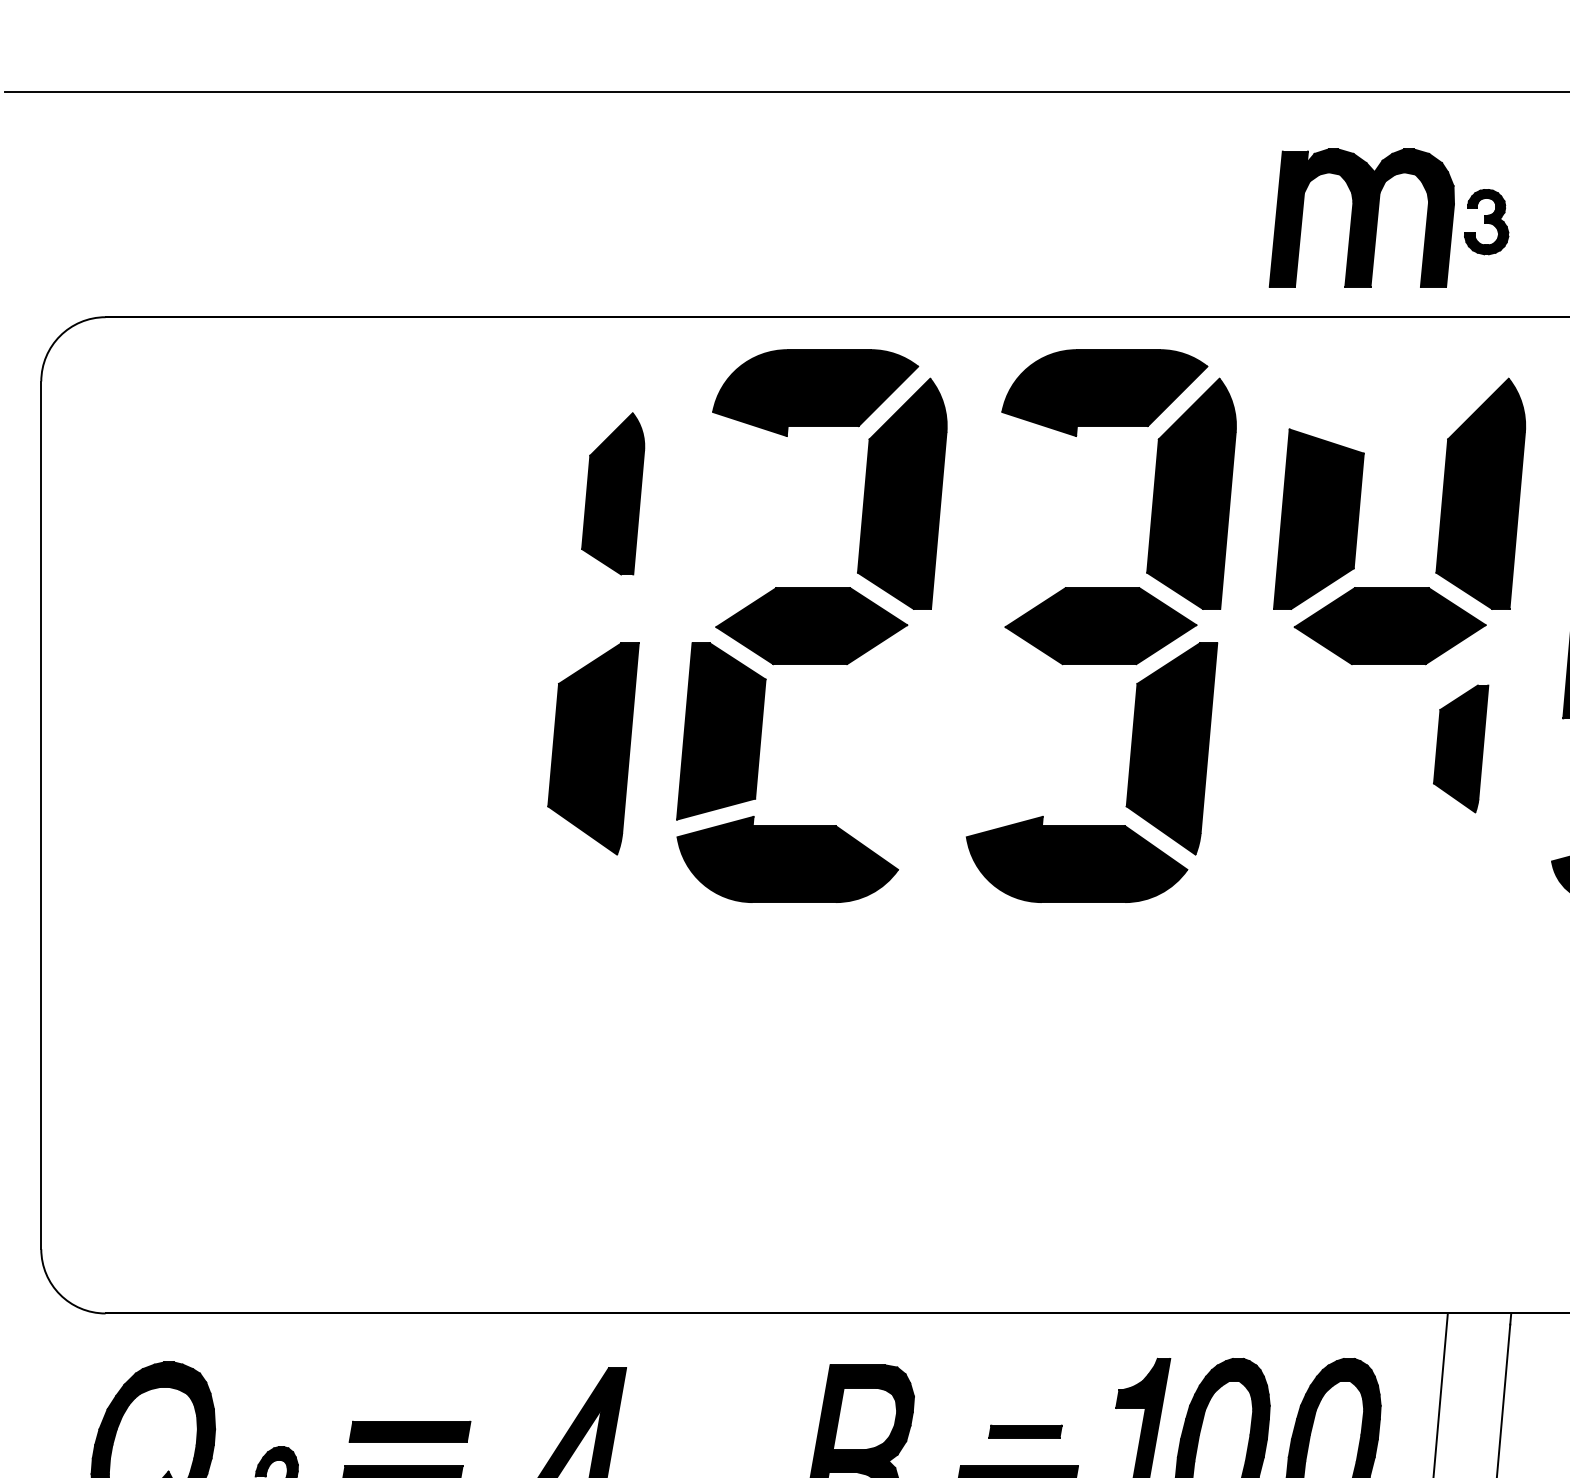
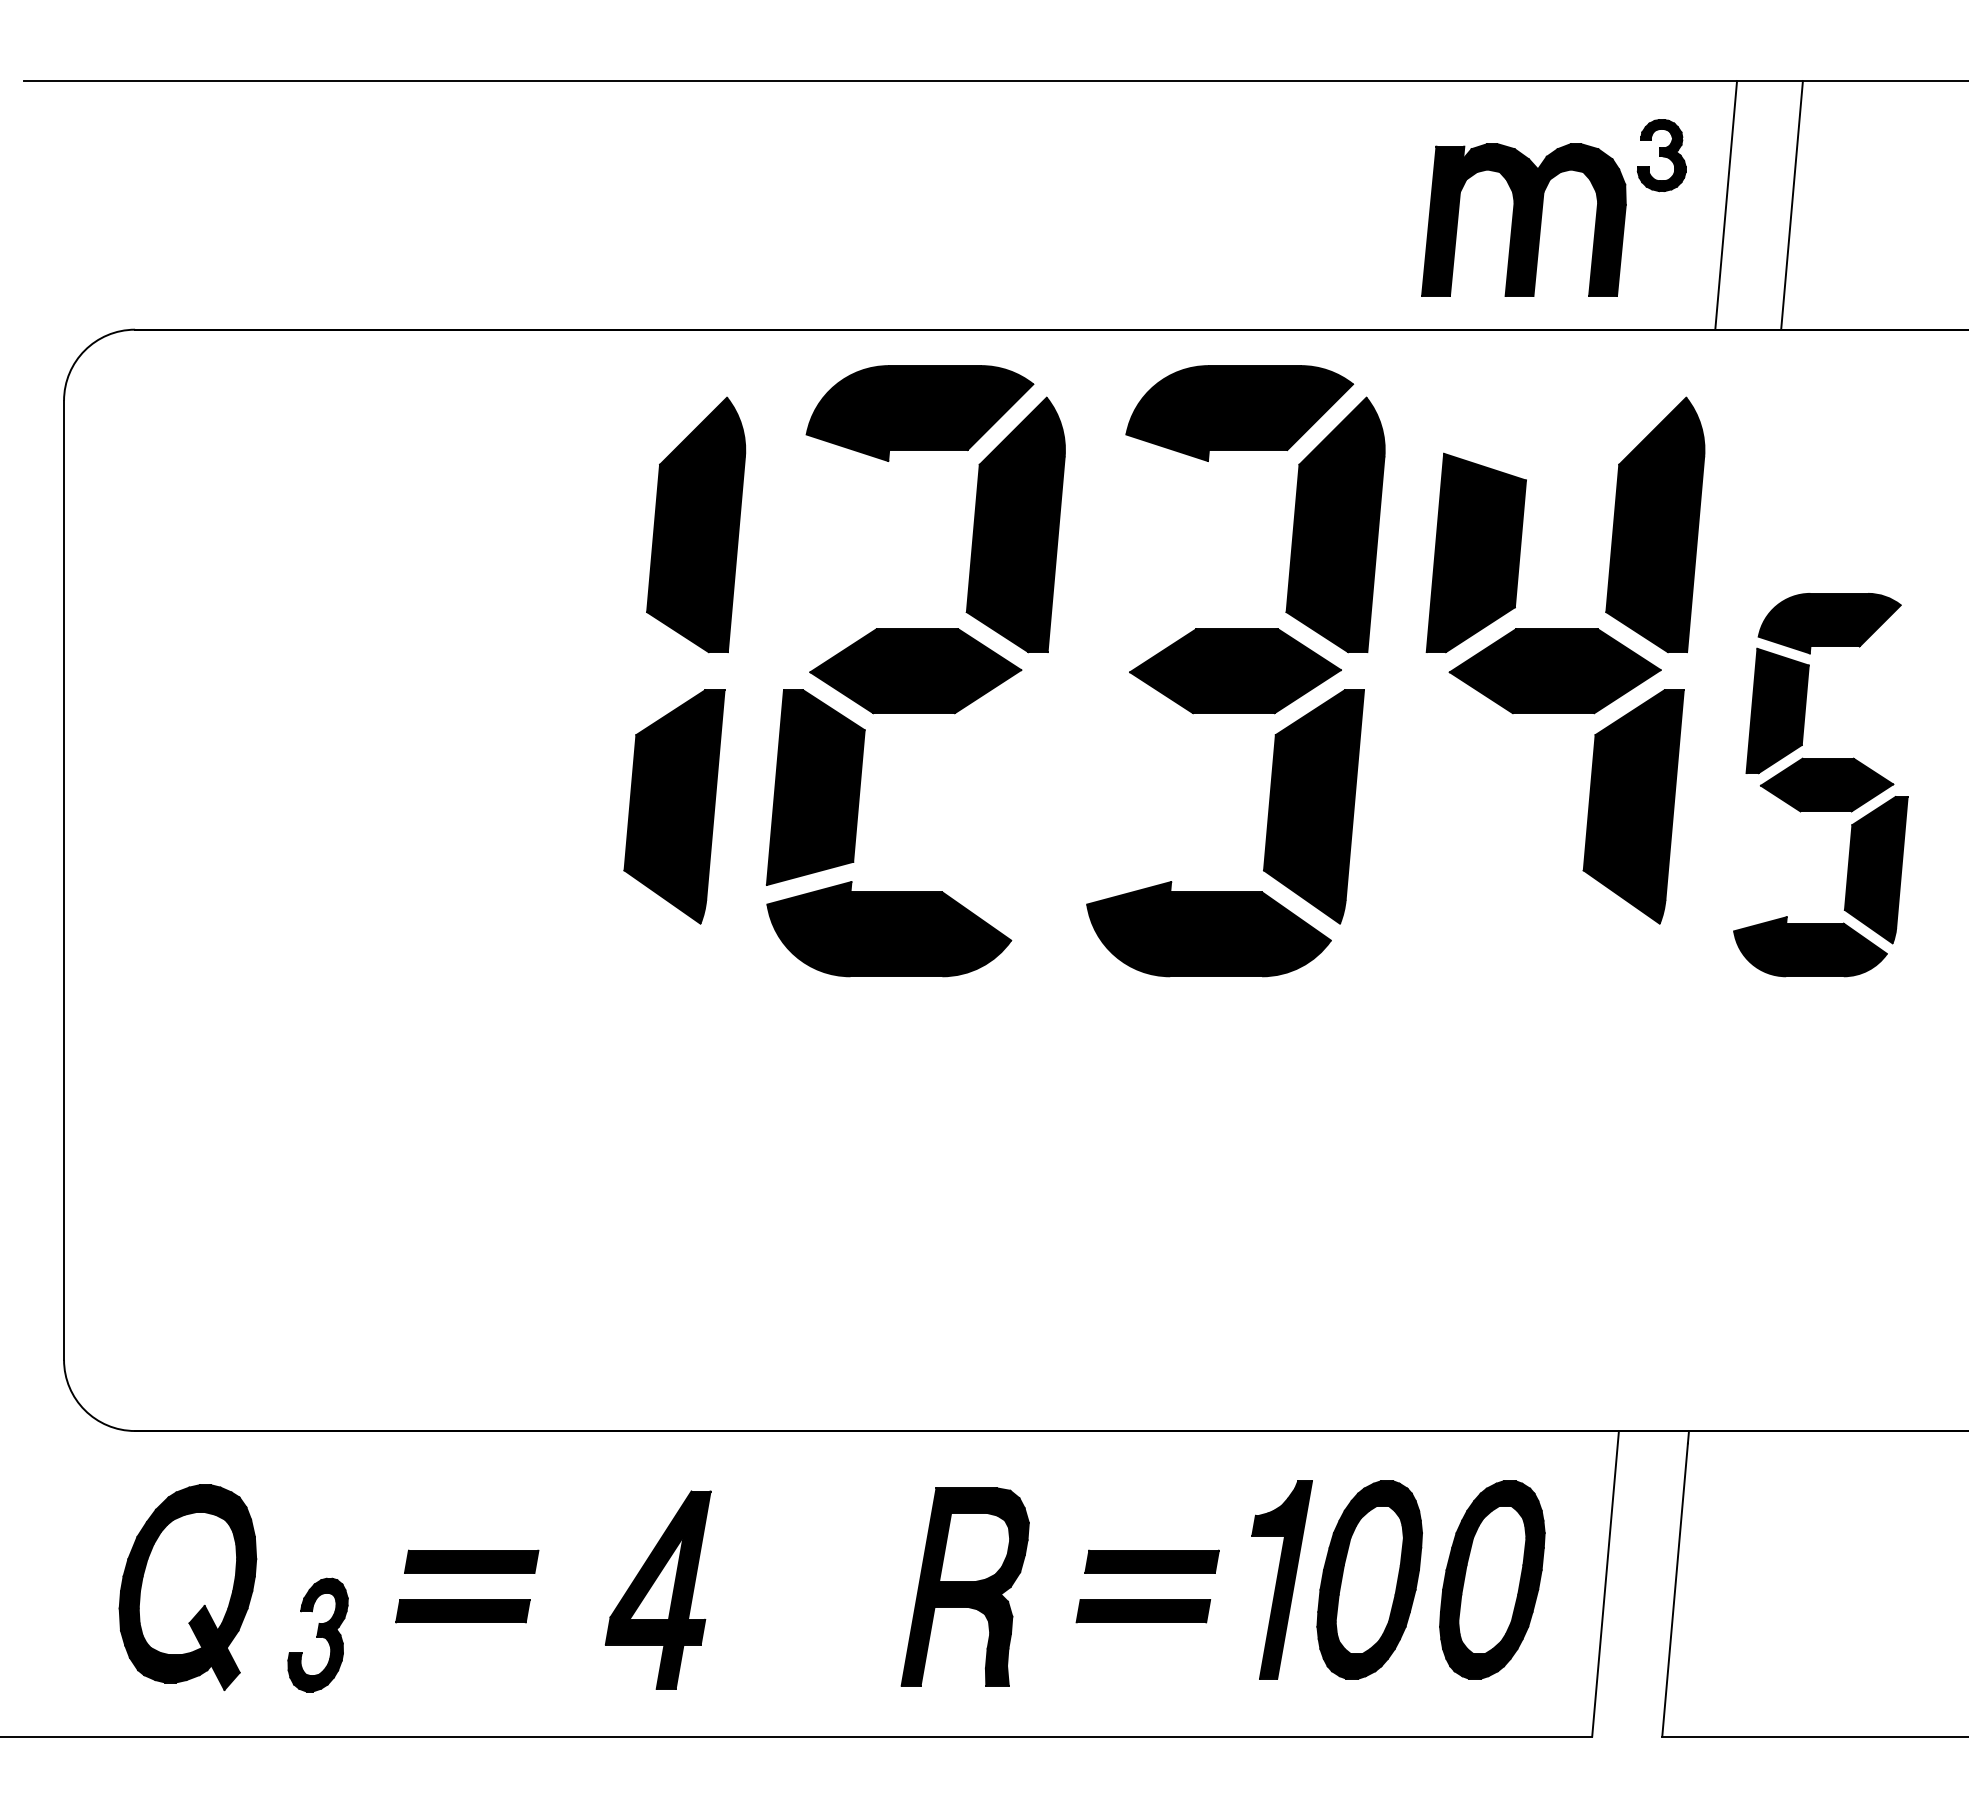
line: (1545, 204) -> (1726, 205), added
part: (1486, 222) -> (1661, 155), moved
part: (613, 493) -> (696, 524), size x1.43
part: (1461, 748) -> (1633, 806), size x1.67
part: (1024, 1431) -> (1151, 1561), size x1.67

